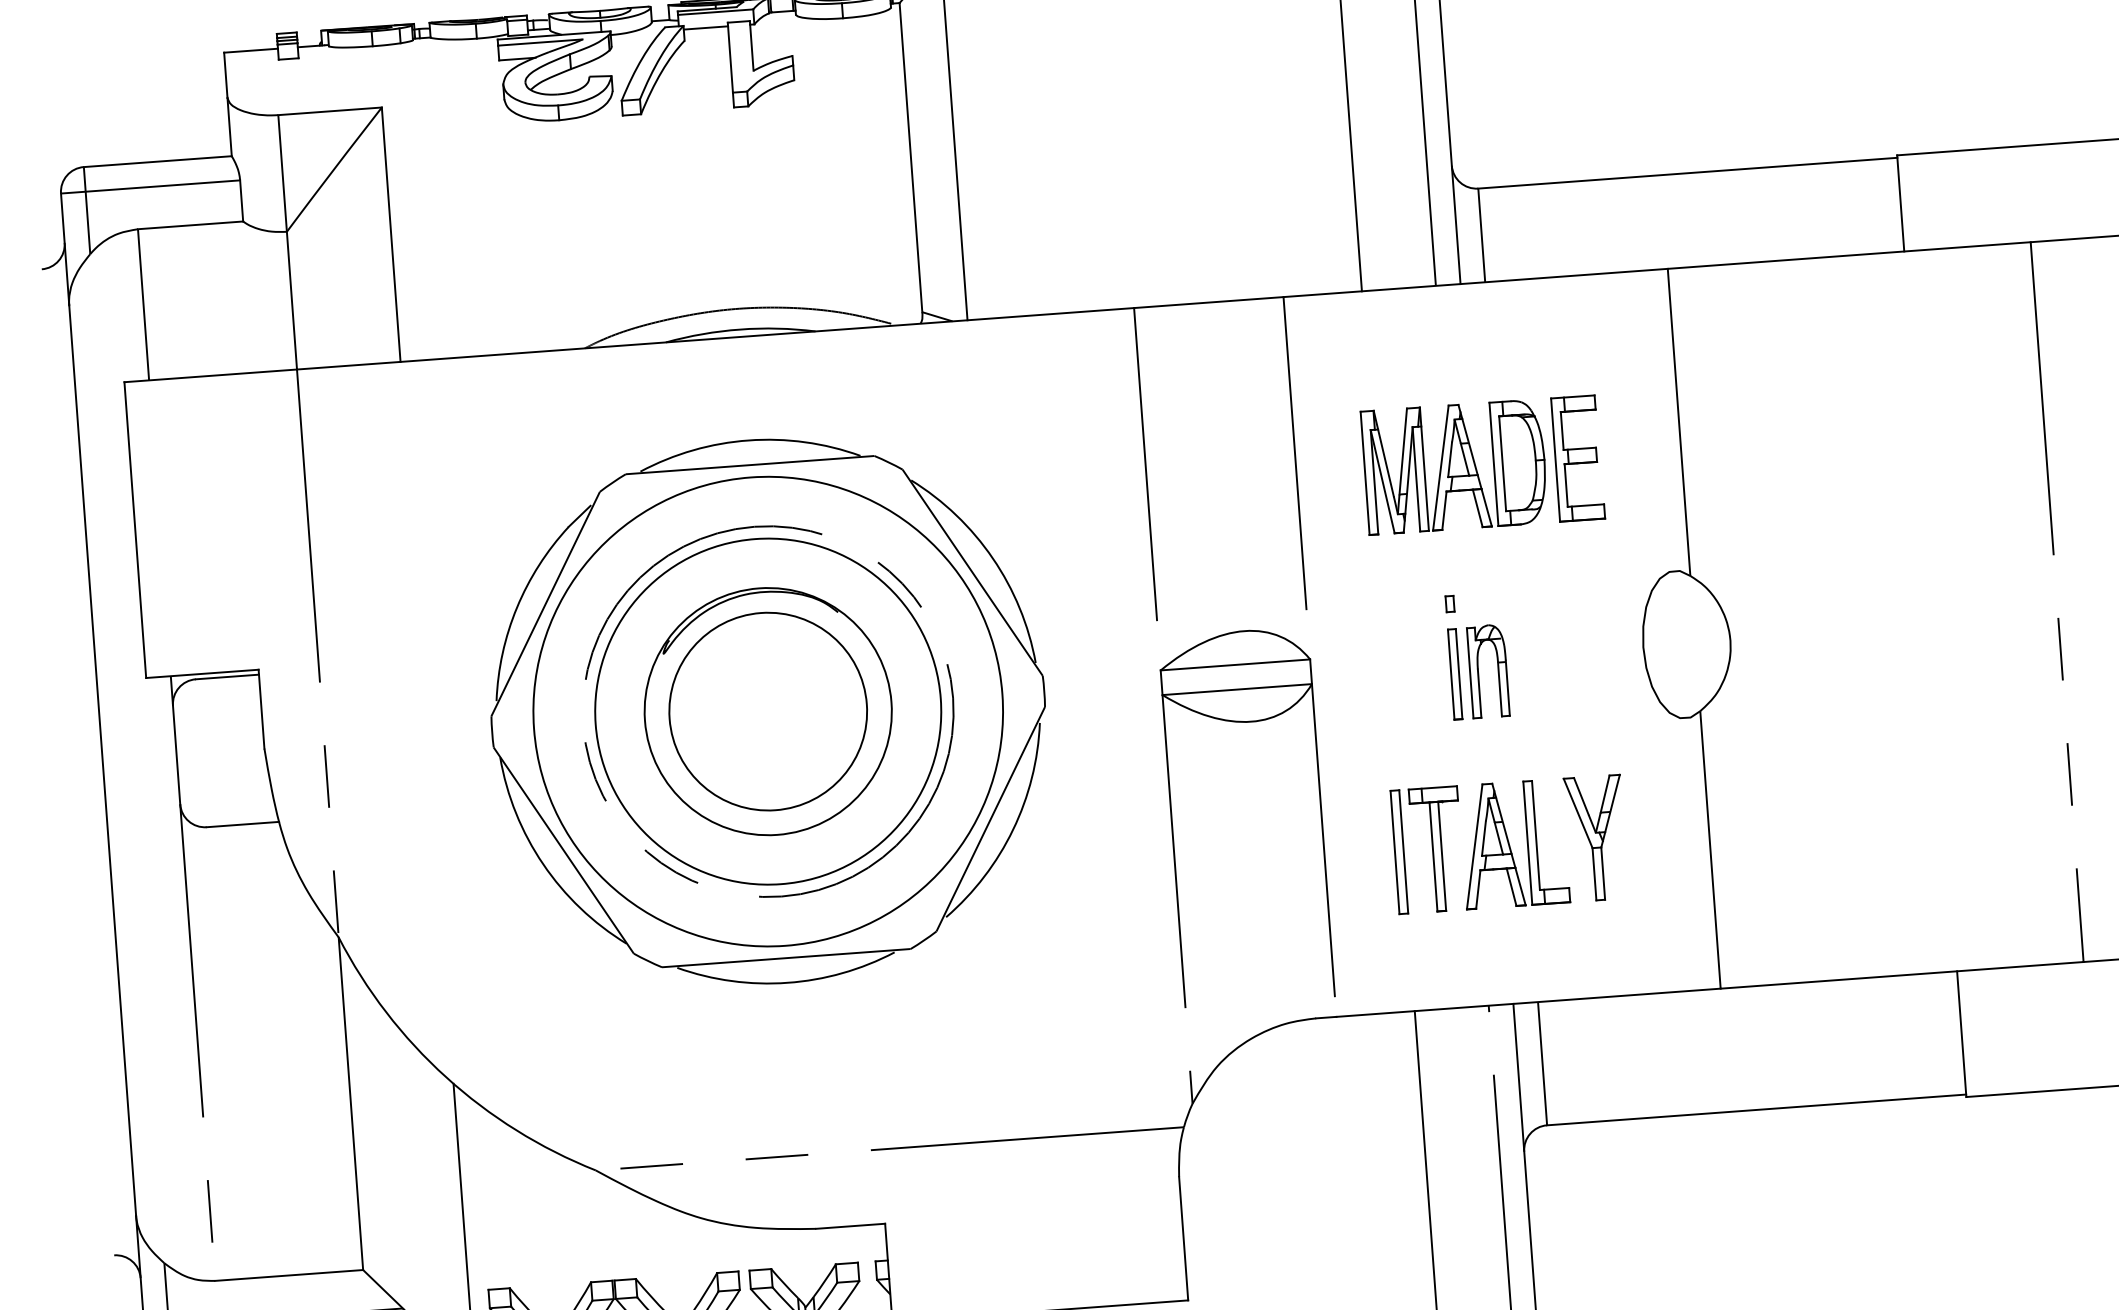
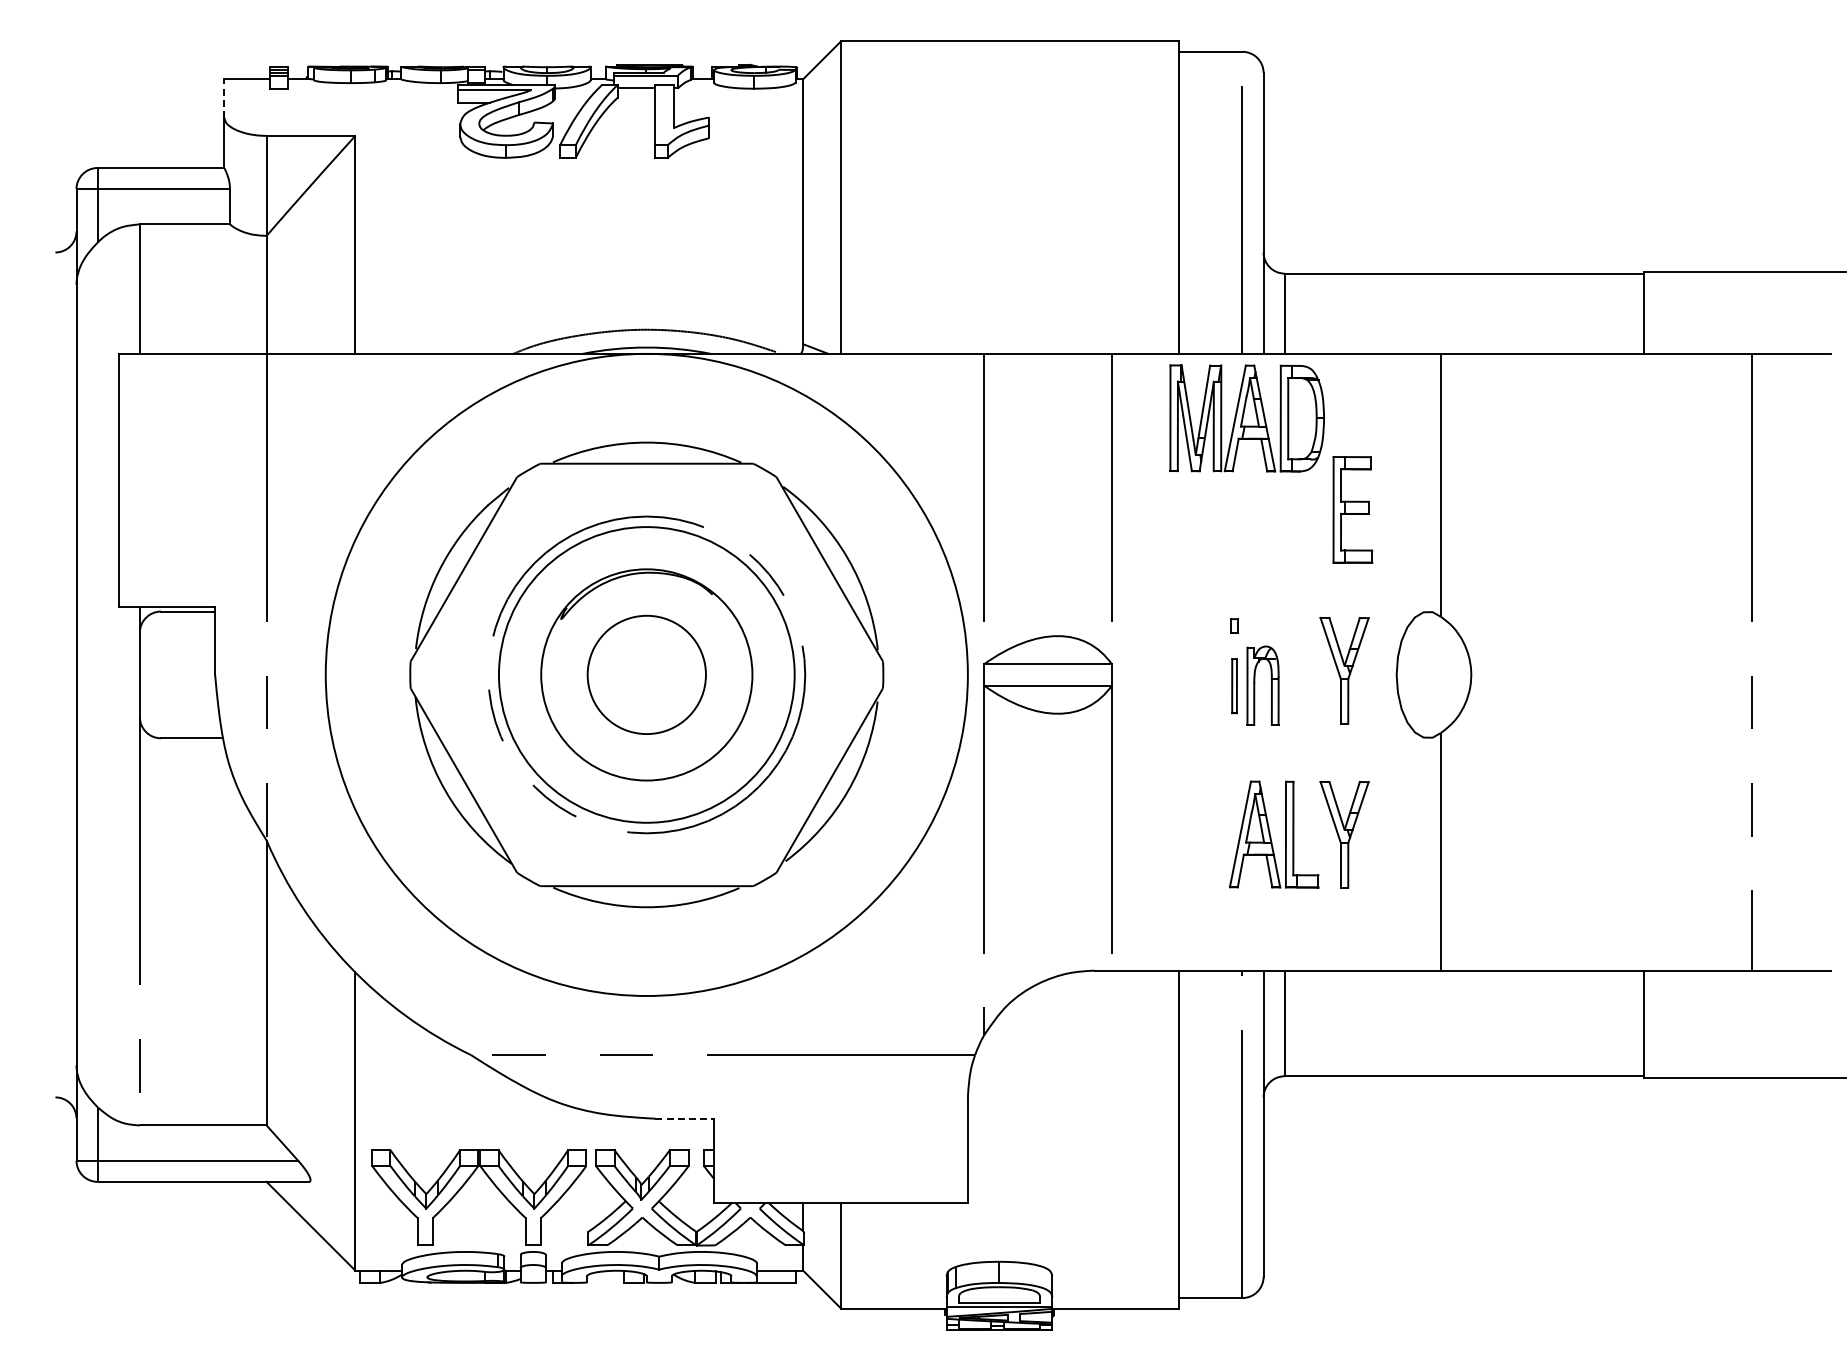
line: (225, 75) -> (224, 98), solid -> dashed
part: (1453, 467) -> (1246, 418), moved
part: (1582, 646) -> (1344, 670), added
part: (1454, 673) -> (1234, 685), size x0.7
circle: (767, 711) -> (646, 674), size x0.7
circle: (767, 711) -> (646, 674), size x1.6
part: (1428, 850) -> (1200, 834), removed
line: (850, 1226) -> (684, 1118), solid -> dashed

